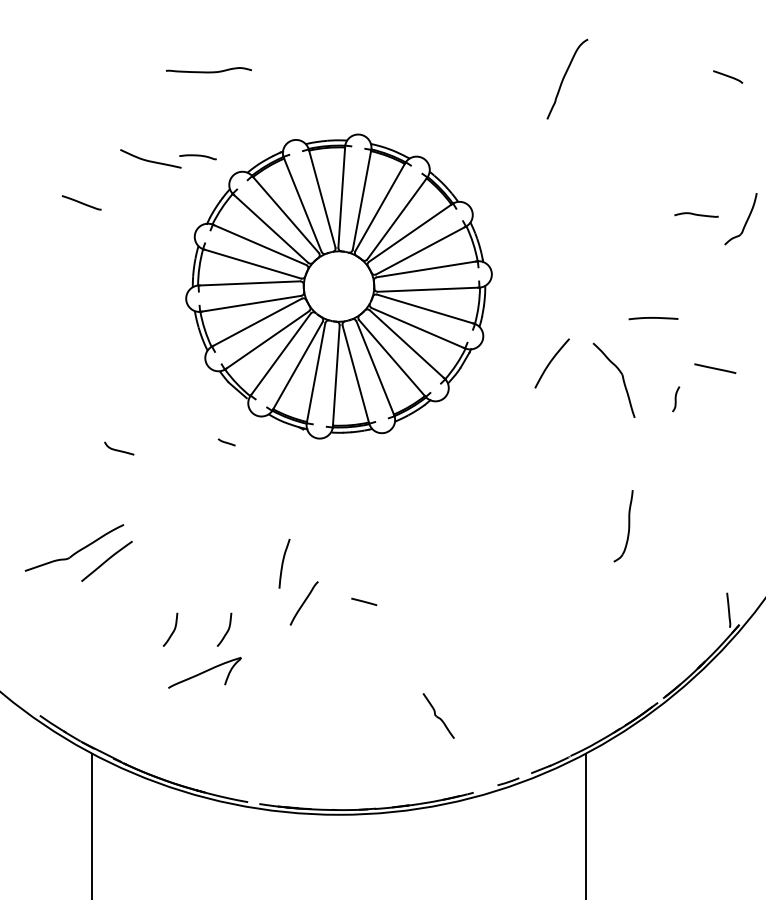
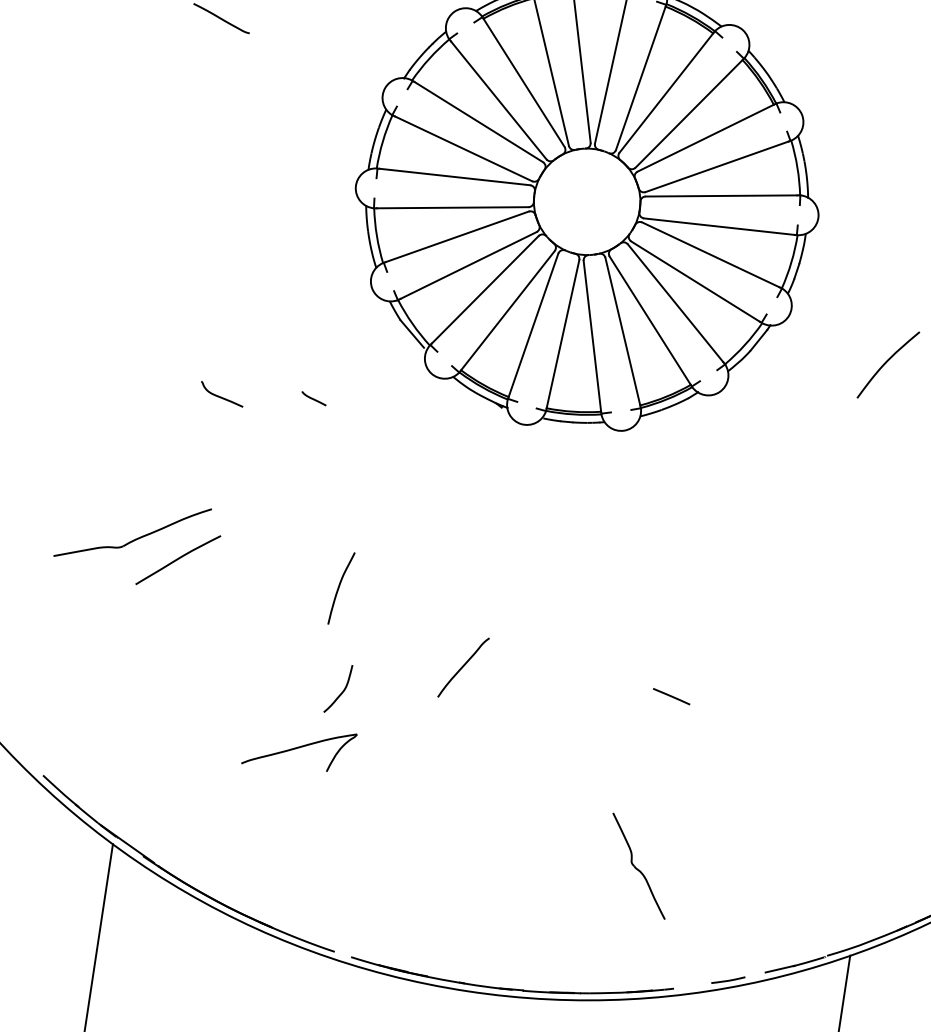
line: (226, 442) -> (313, 398), moved
curve: (283, 563) -> (339, 587), moved
line: (364, 601) -> (672, 696), moved
curve: (172, 631) -> (260, 679), removed
part: (438, 715) -> (638, 865), size x1.43

